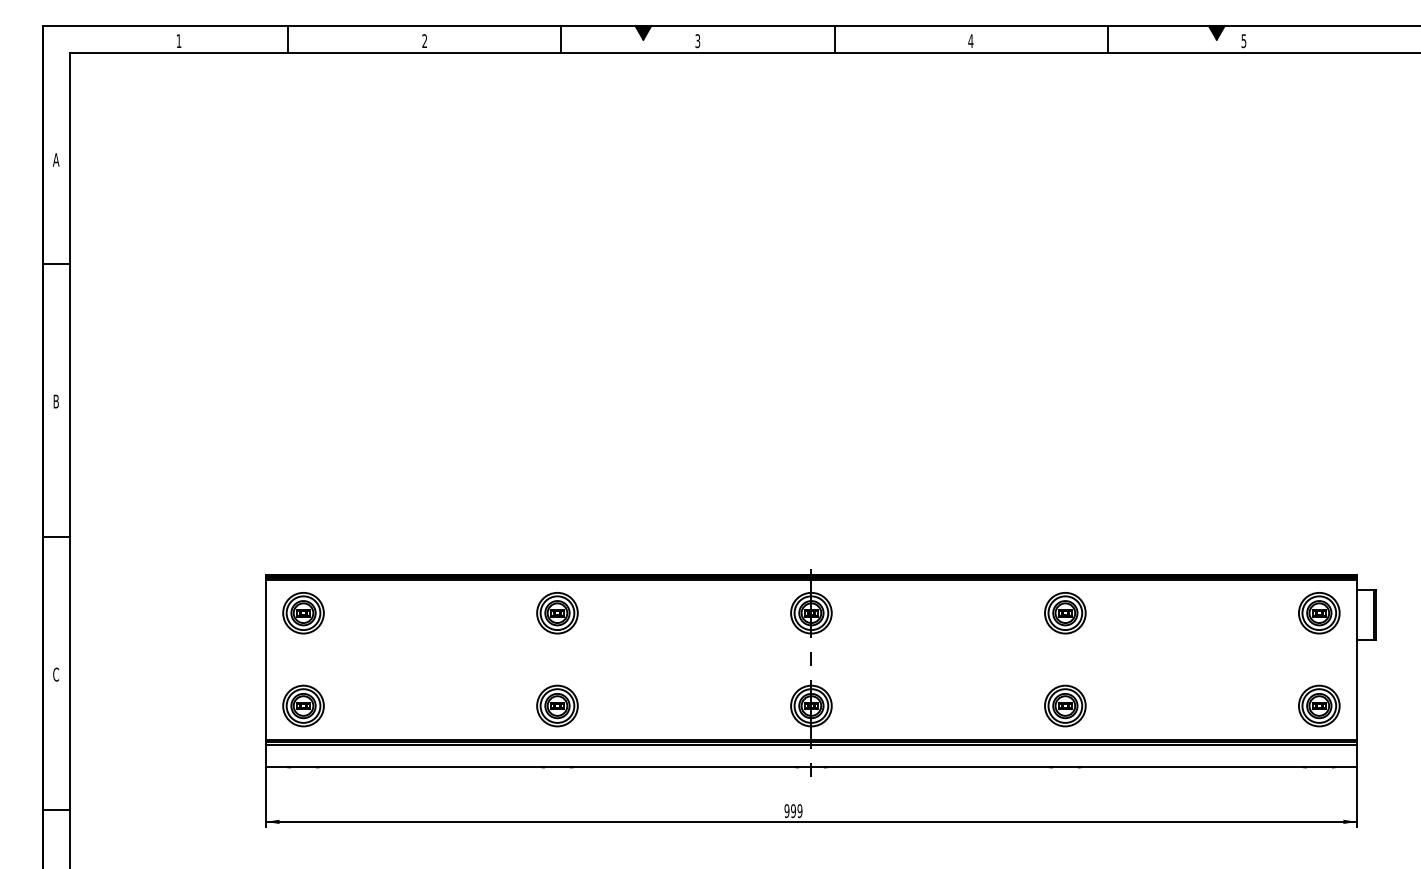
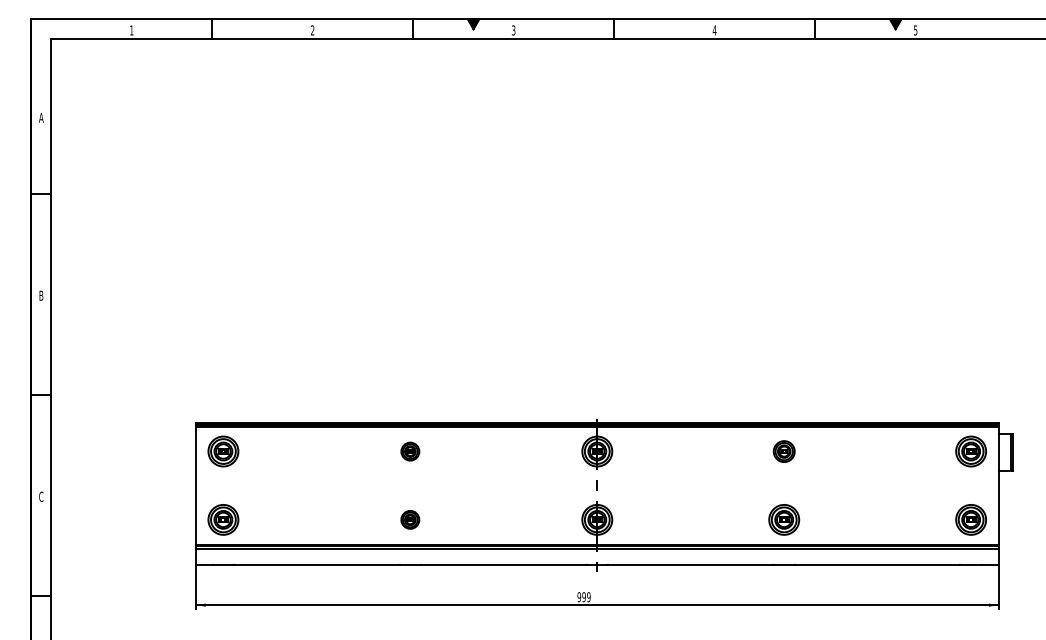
part: (557, 613) -> (410, 451), size x0.6
part: (1065, 613) -> (784, 451), size x0.7
part: (557, 705) -> (410, 519), size x0.6

